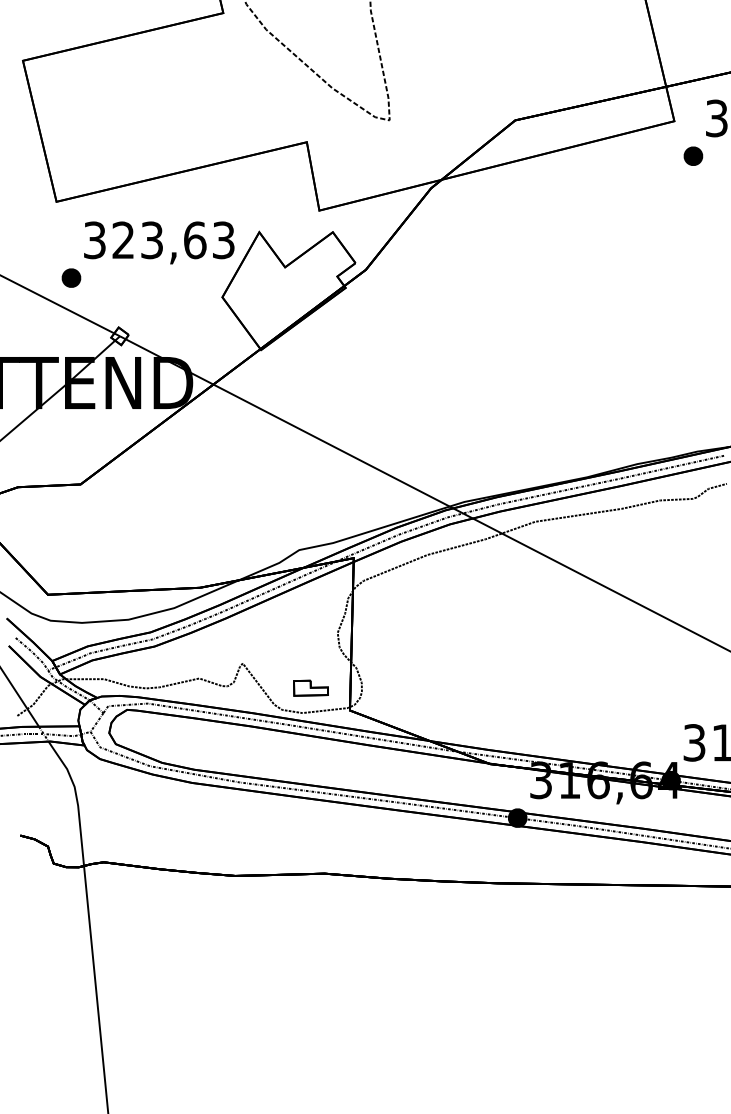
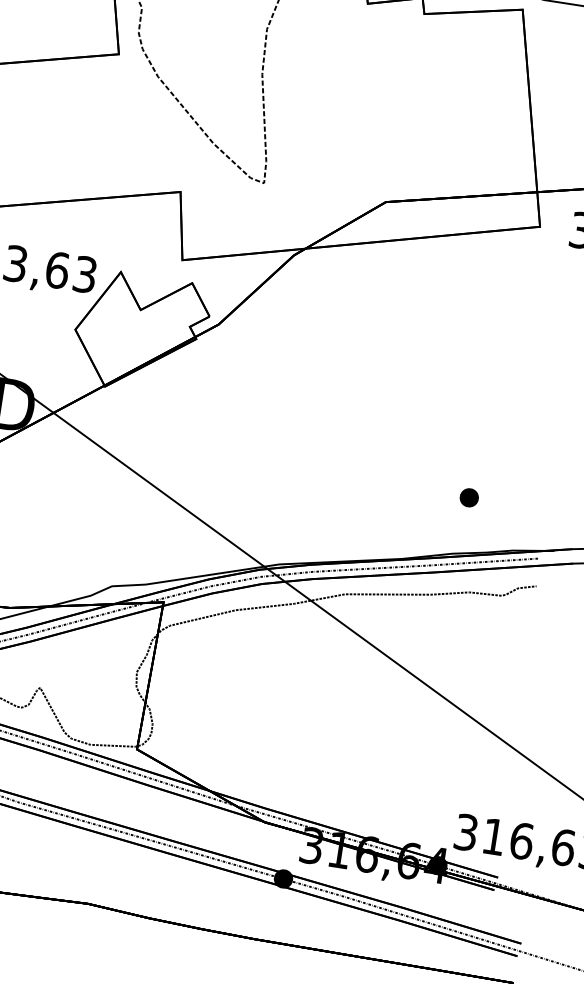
part: (693, 155) -> (469, 497), moved
part: (310, 687) -> (102, 721), removed

